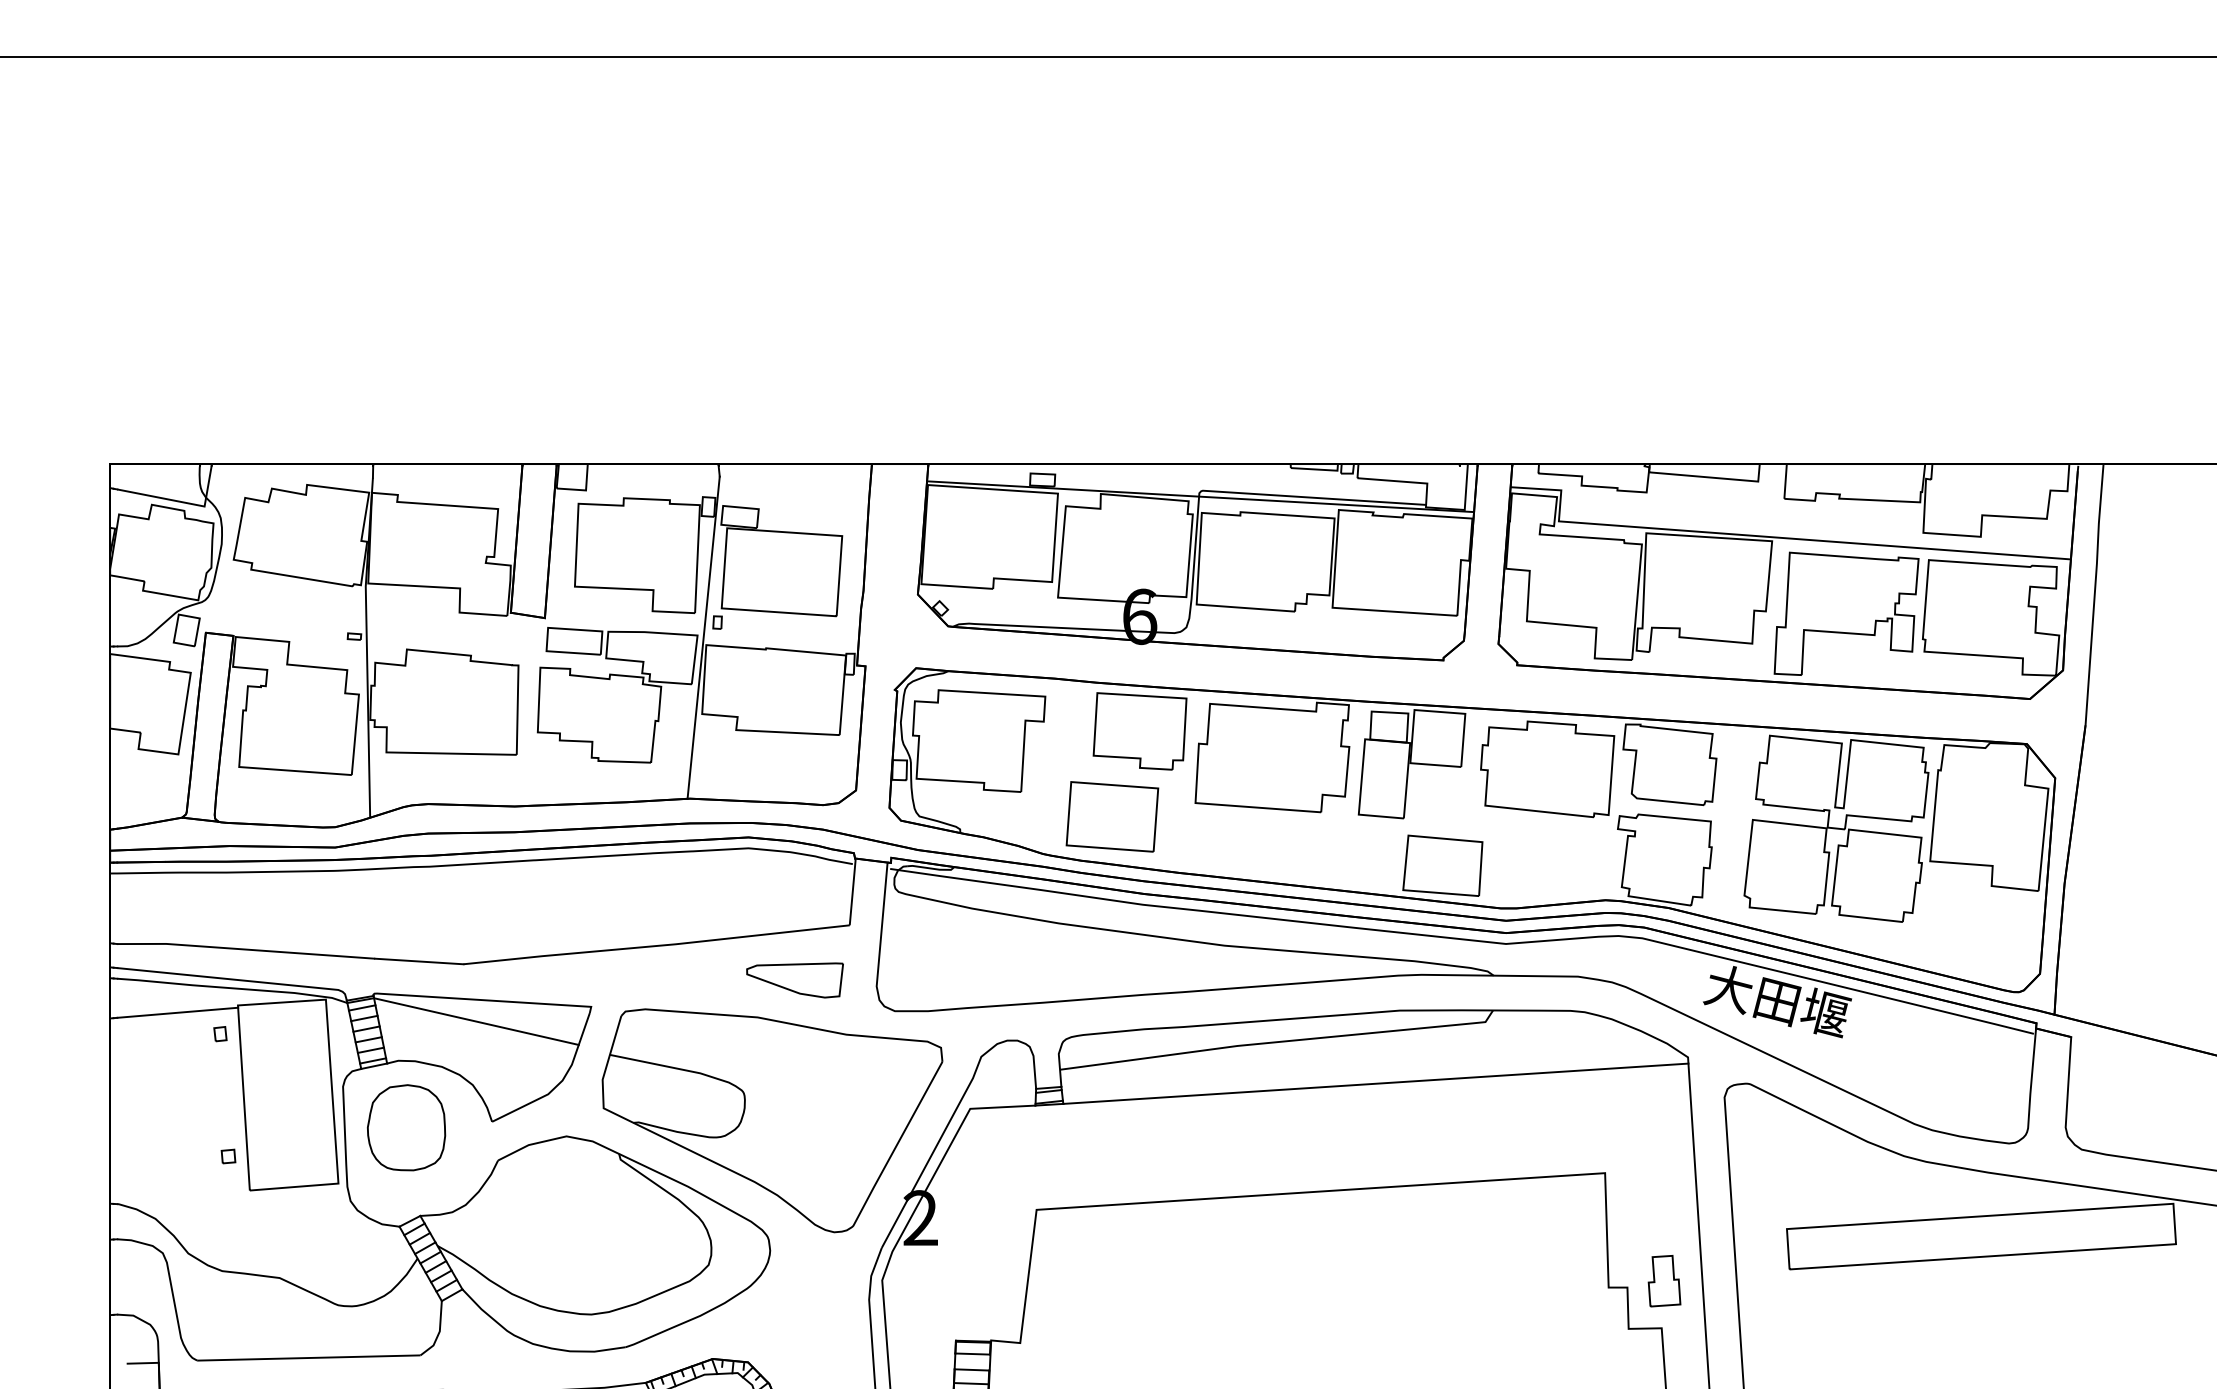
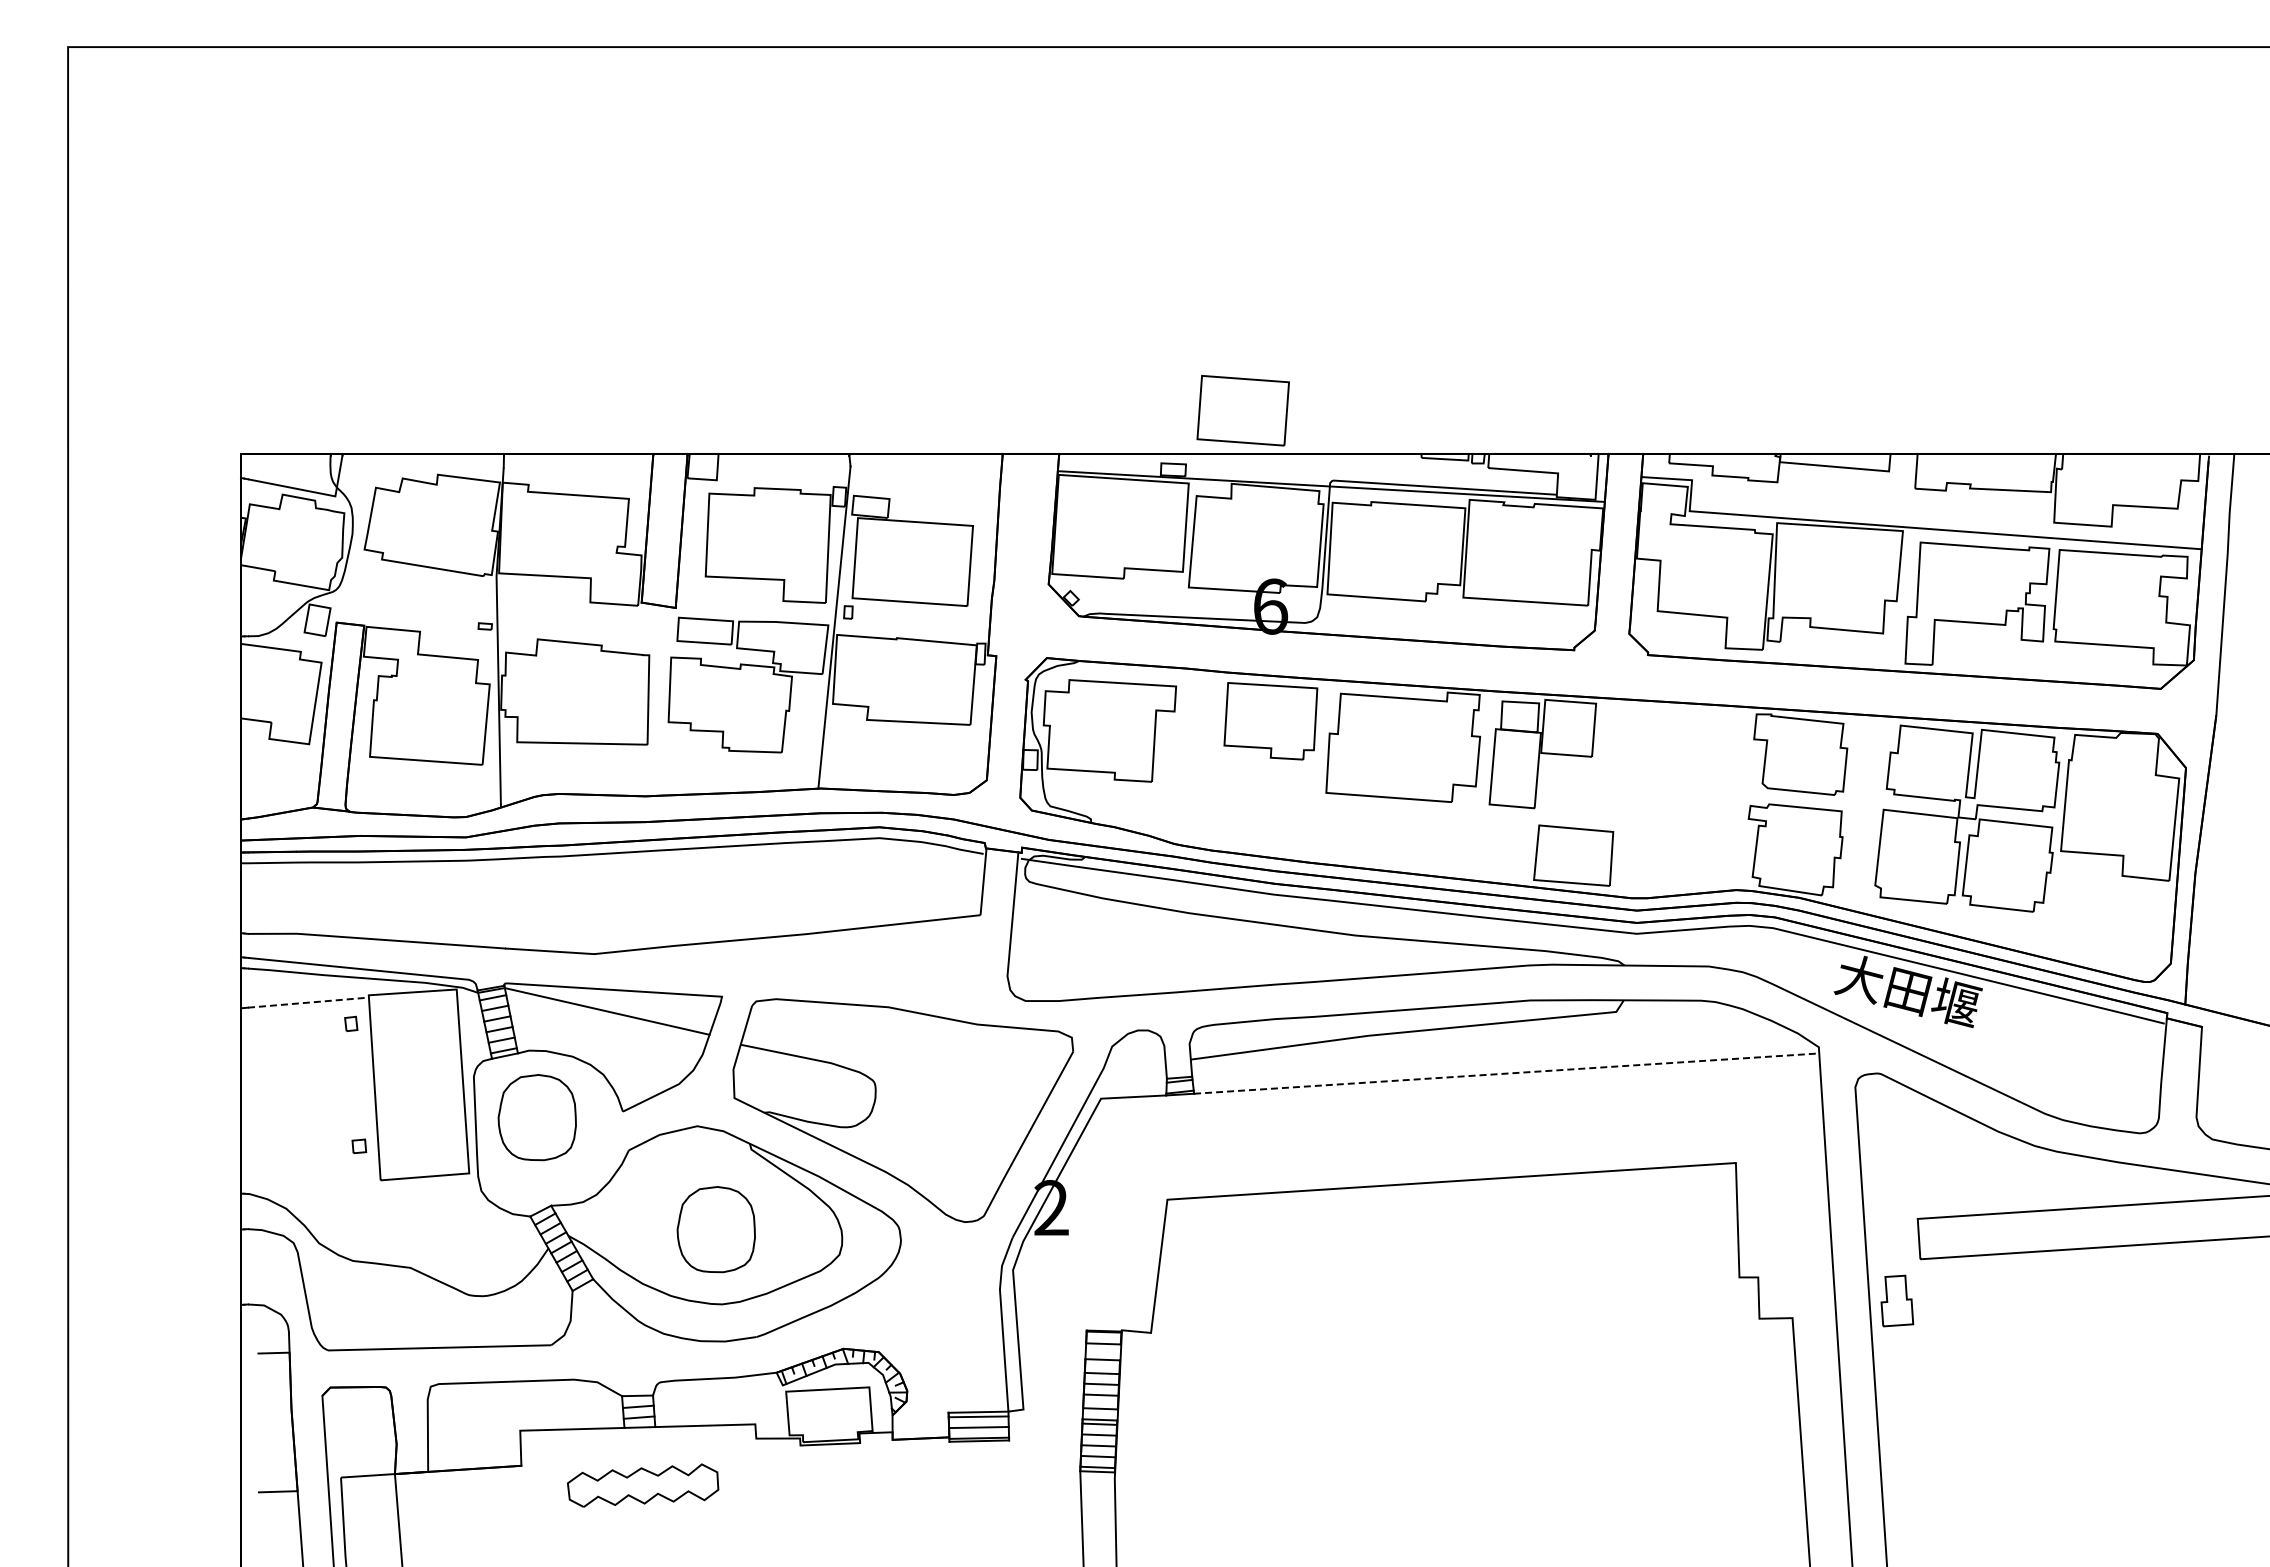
part: (1546, 768) -> (1677, 758), removed
part: (1111, 816) -> (1242, 410), moved
part: (794, 980) -> (925, 970), removed
line: (177, 1012) -> (308, 1002), solid -> dashed
line: (1376, 1083) -> (1507, 1073), solid -> dashed
part: (584, 1239) -> (715, 1229), added
part: (1664, 1280) -> (1897, 1300), moved

